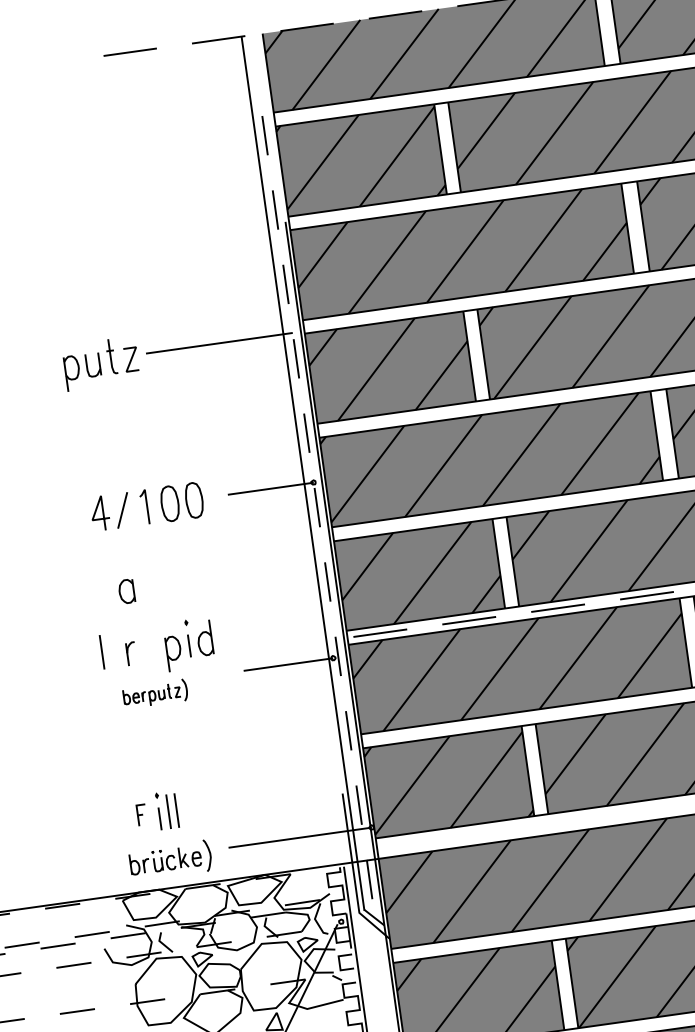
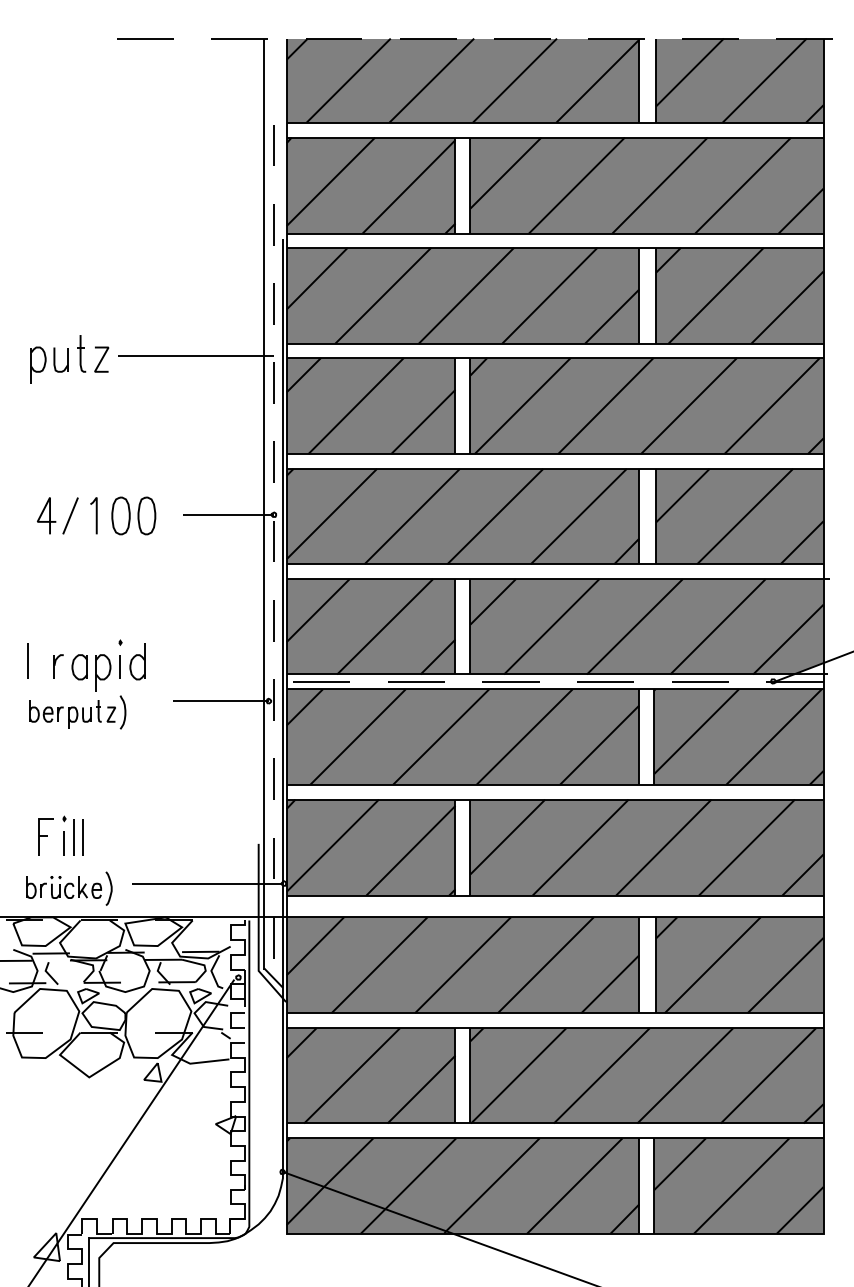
part: (126, 591) -> (79, 667), moved
part: (155, 694) -> (77, 712), size x1.43
part: (141, 814) -> (45, 836), size x1.67

